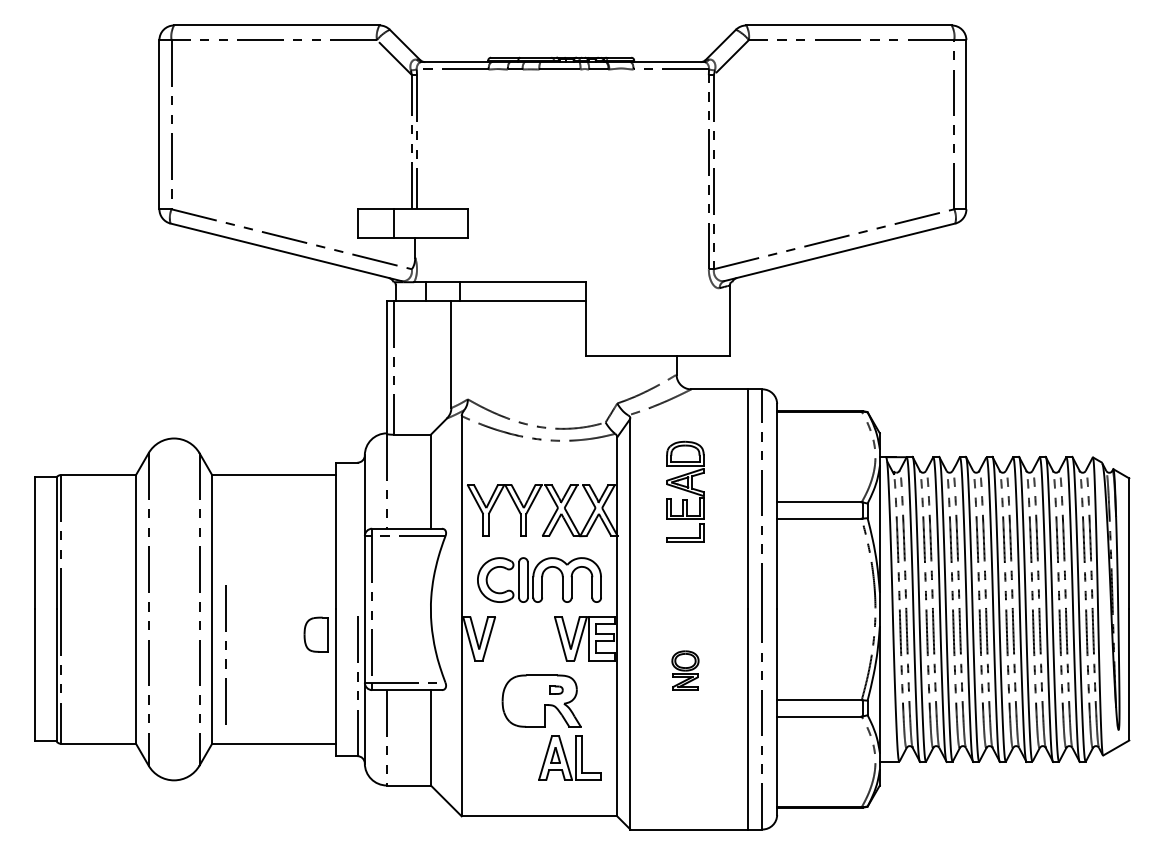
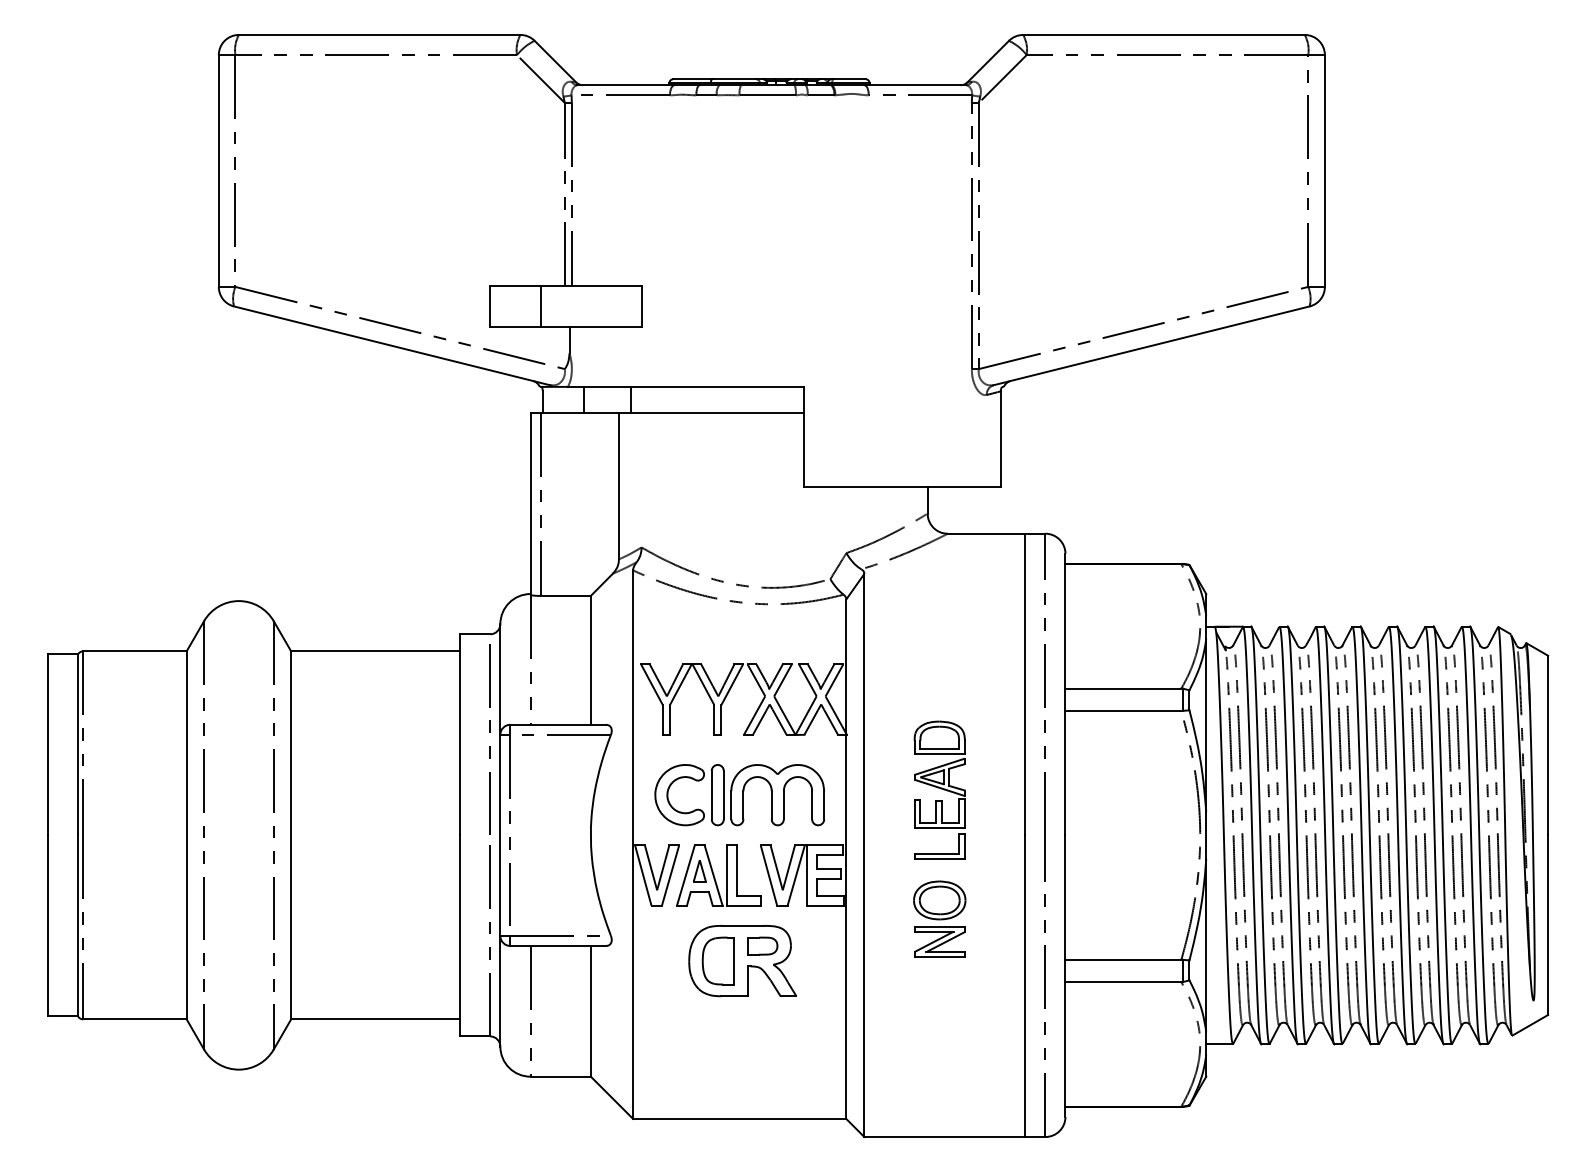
part: (685, 491) -> (939, 789), moved
part: (315, 634) -> (717, 960), moved
line: (225, 649) -> (489, 732), moved
part: (685, 670) -> (939, 918), size x1.43
part: (556, 689) -> (762, 945), size x1.67
part: (569, 758) -> (718, 875), moved

